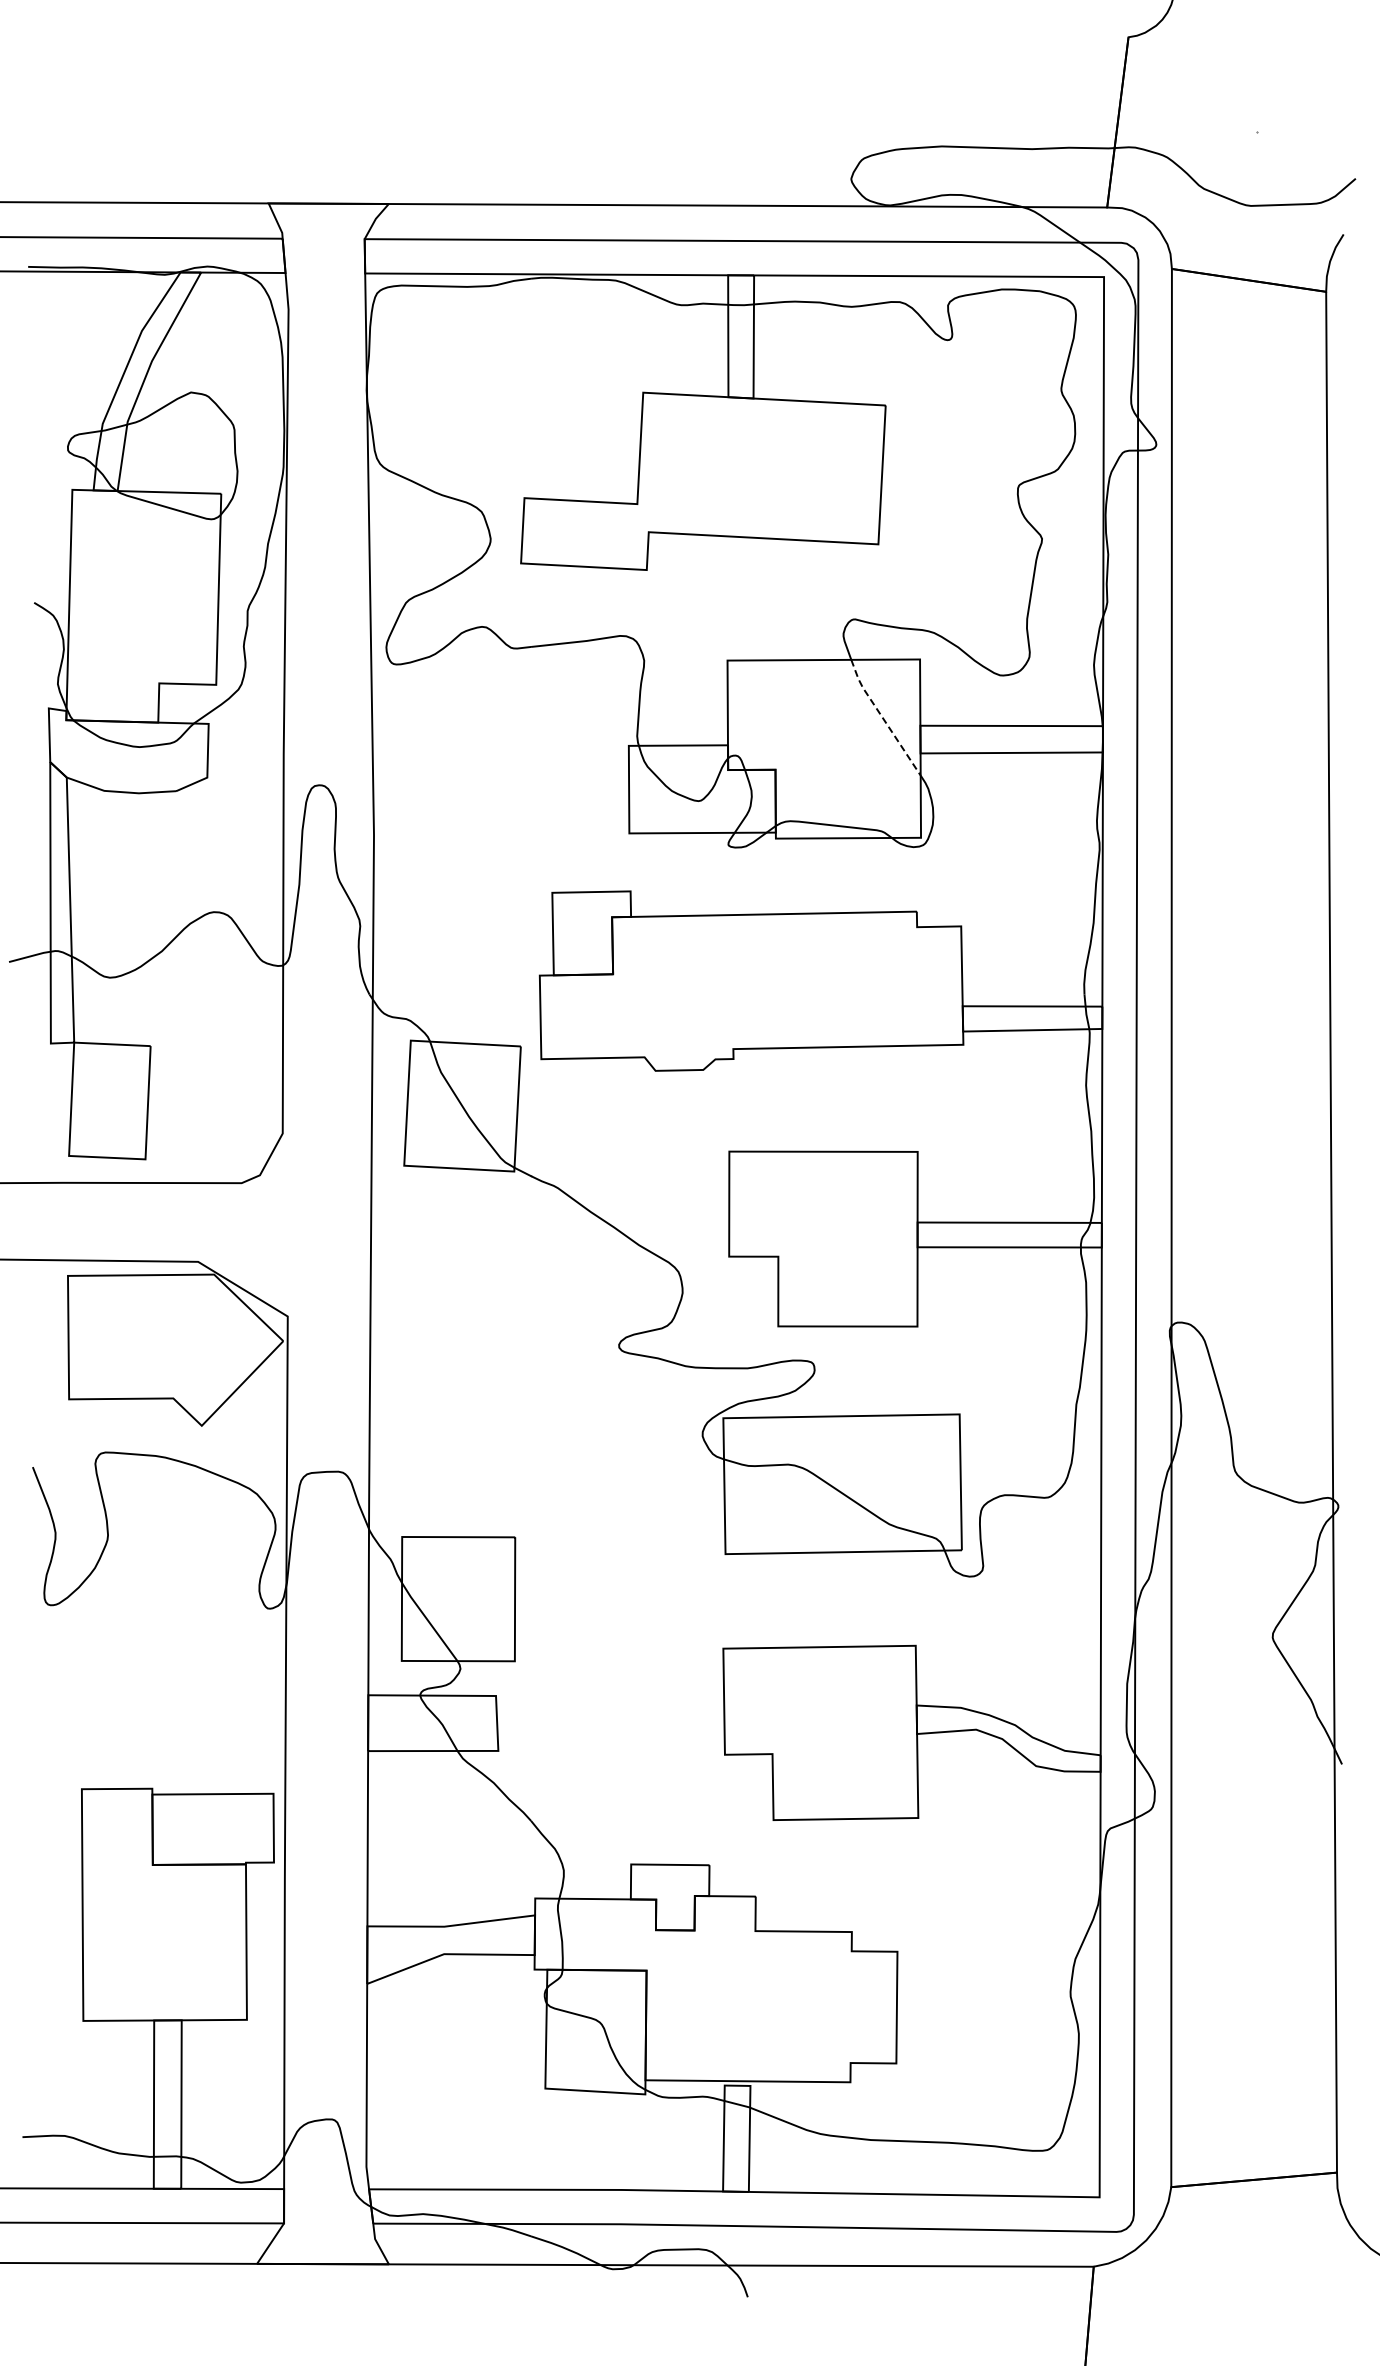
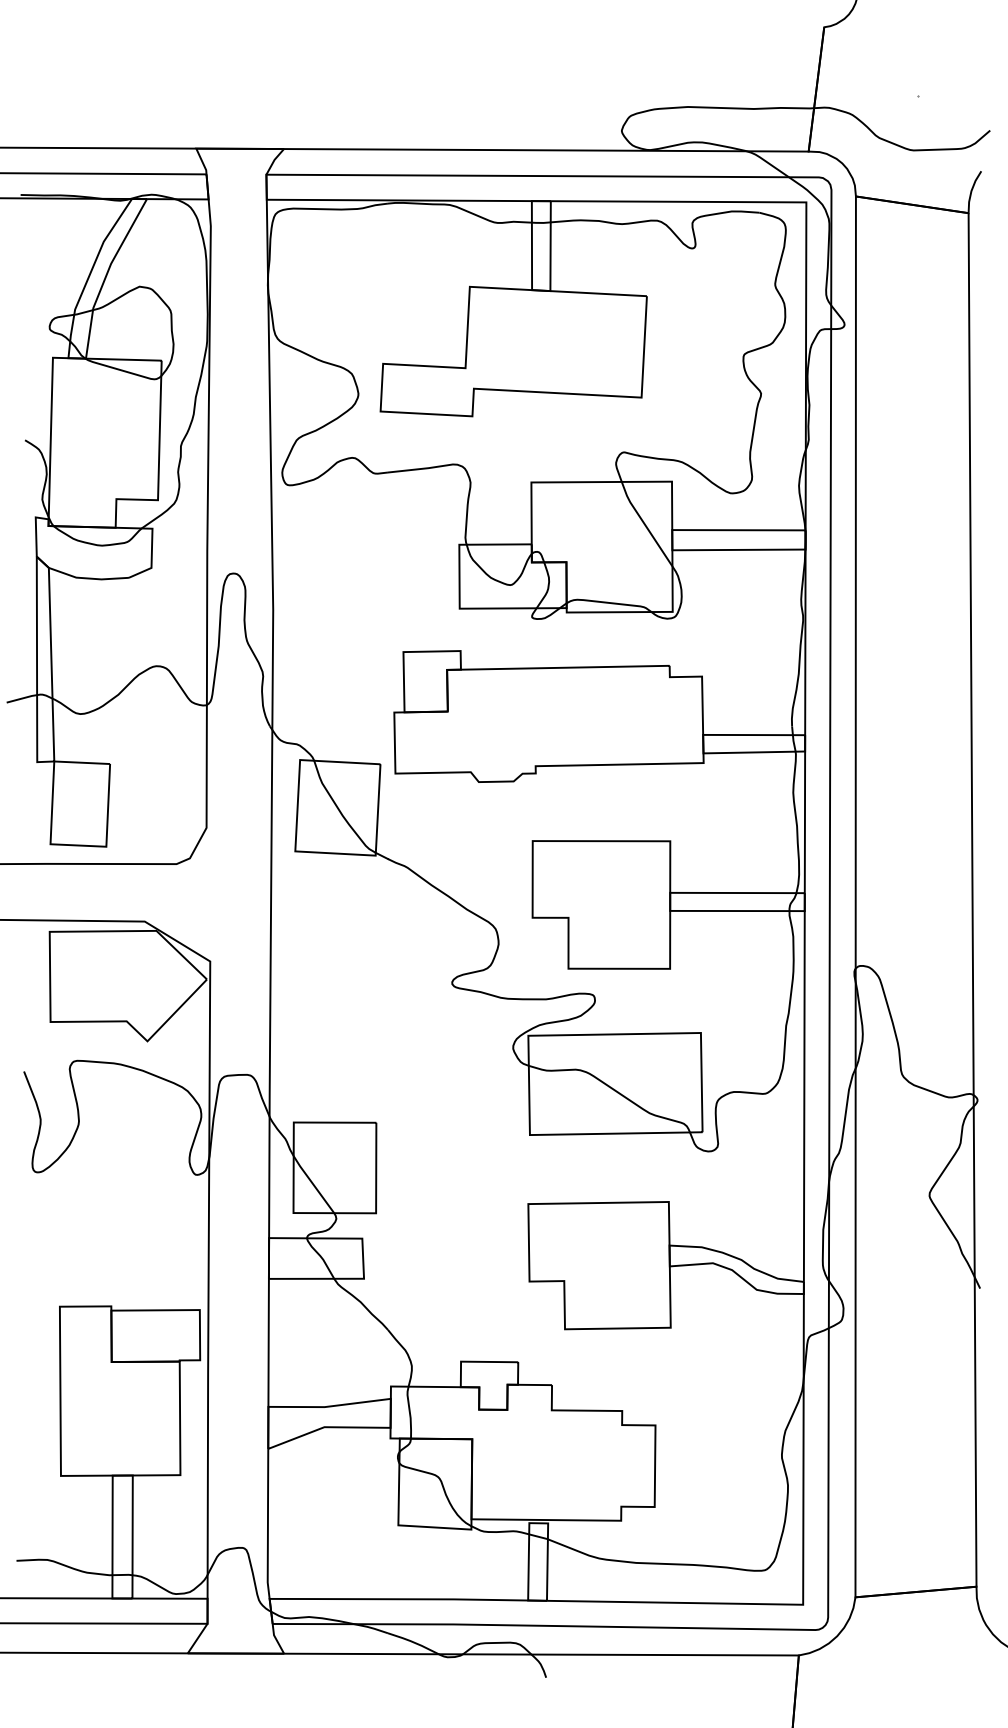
line: (883, 718) -> (645, 524), dashed -> solid

